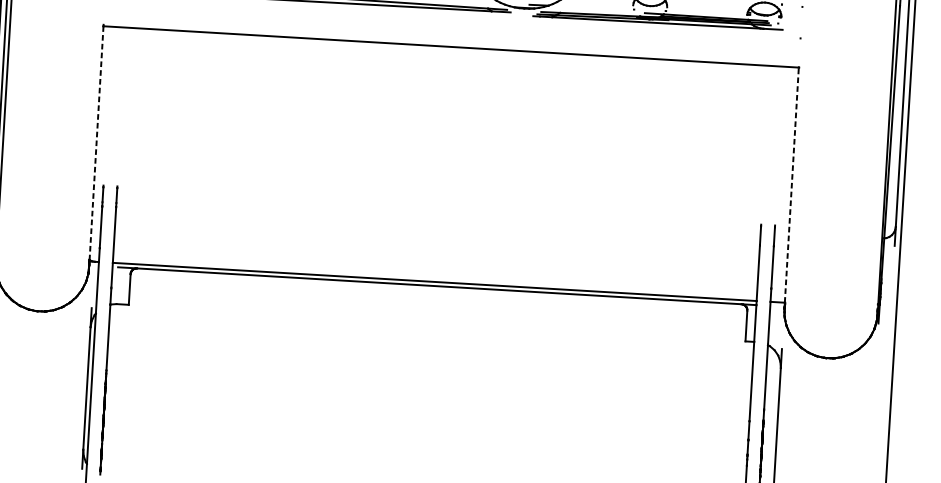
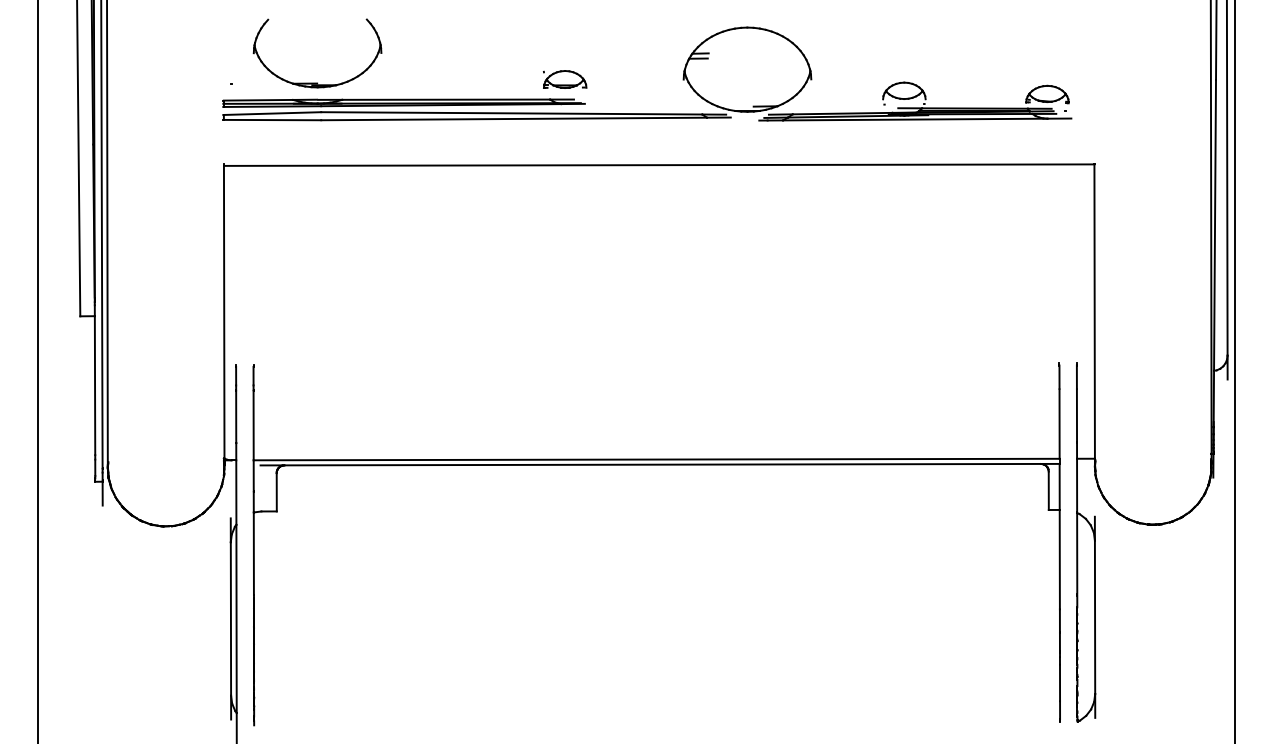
line: (96, 143) -> (224, 312), dashed -> solid
line: (791, 185) -> (1094, 311), dashed -> solid

